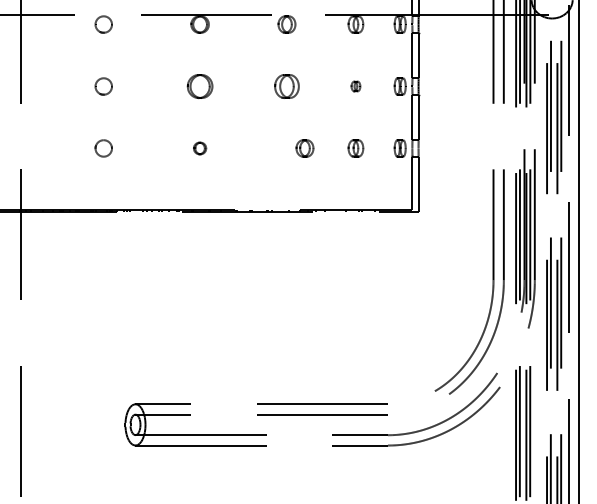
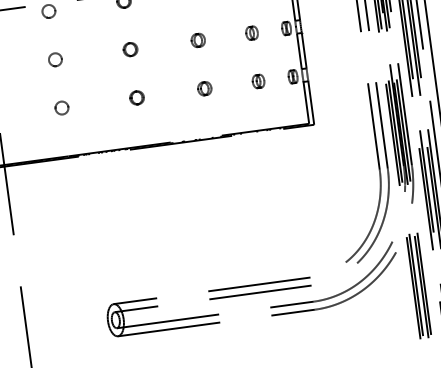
part: (199, 86) -> (130, 49), size x0.71
part: (286, 86) -> (197, 40), size x0.71
part: (355, 86) -> (251, 33), size x1.67
part: (199, 148) -> (136, 98), size x1.43
part: (304, 148) -> (204, 88), moved

